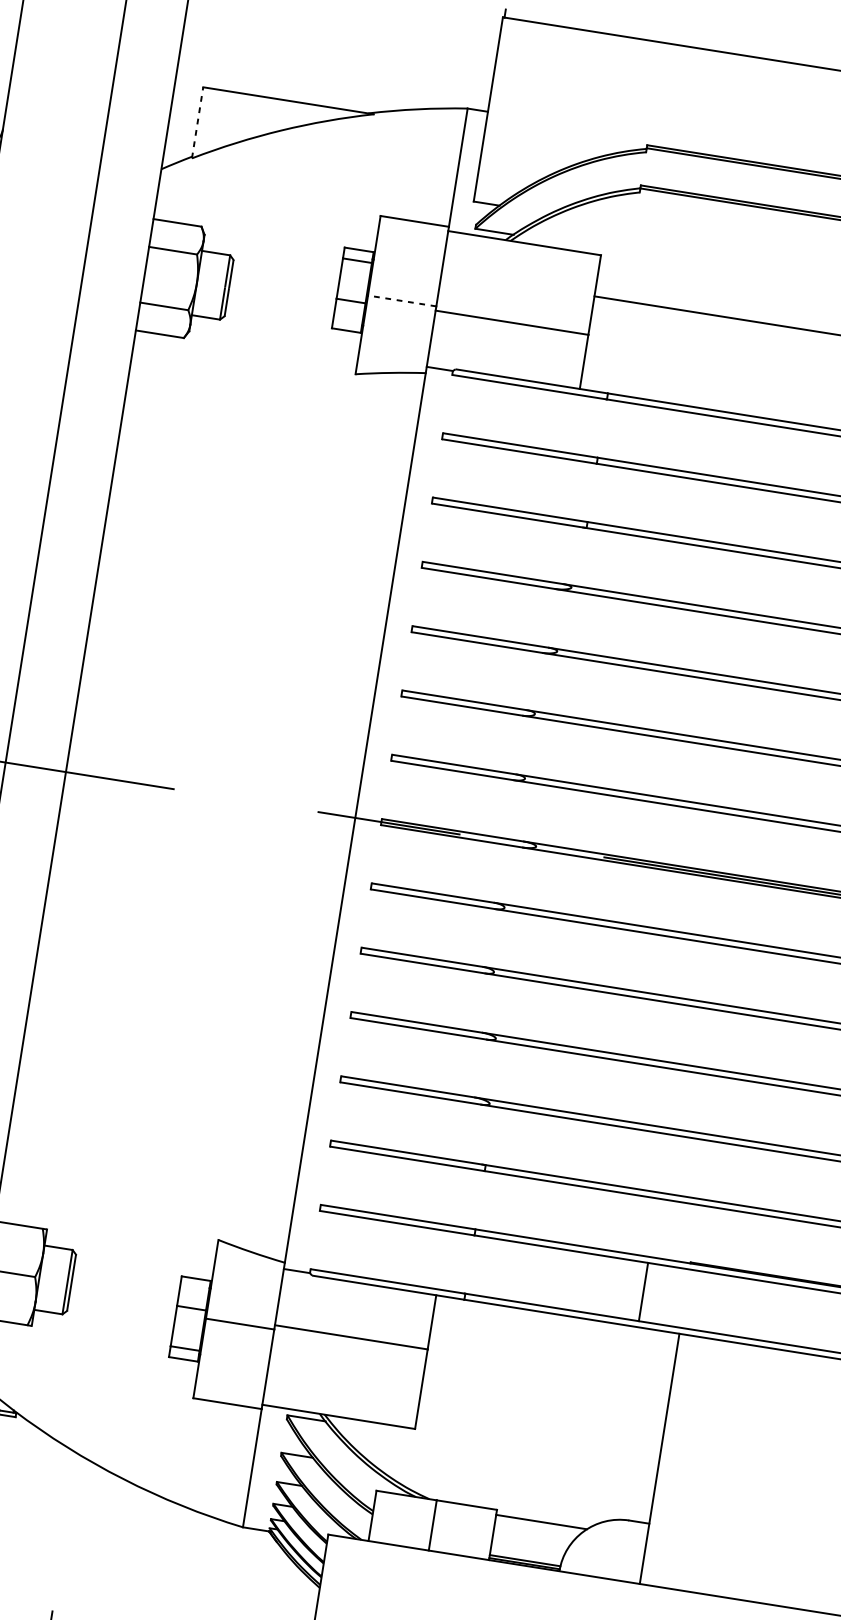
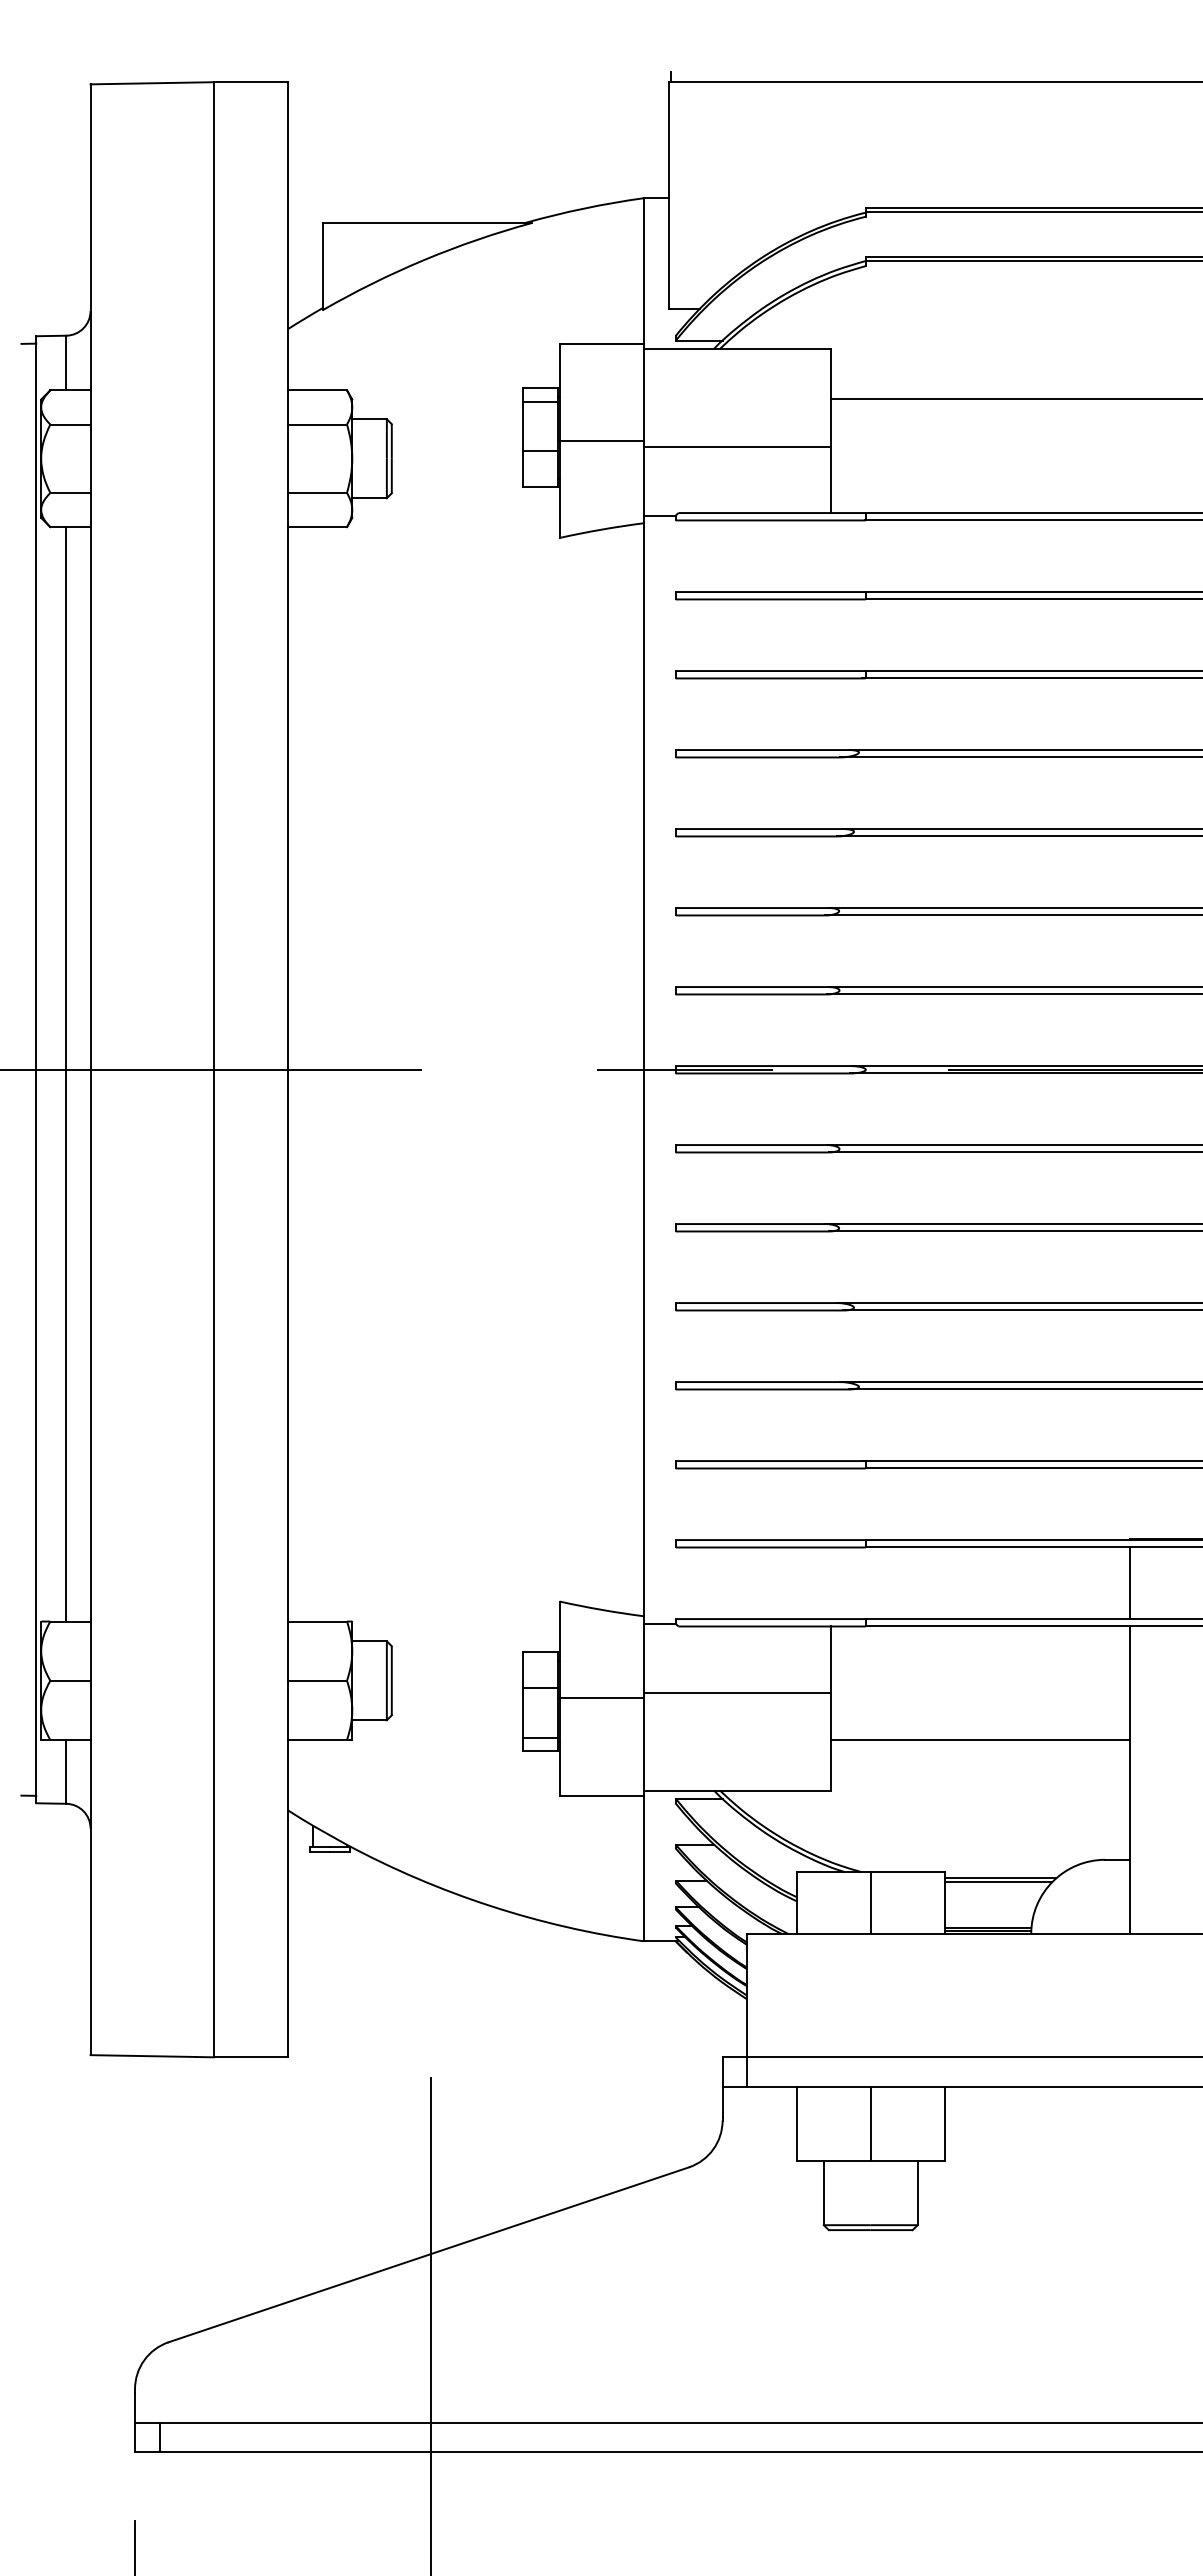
line: (197, 122) -> (322, 266), dashed -> solid
line: (402, 301) -> (601, 441), dashed -> solid
line: (643, 1292) -> (1129, 1583), moved
line: (543, 1407) -> (980, 1740), added
line: (539, 1525) -> (998, 1882), added

